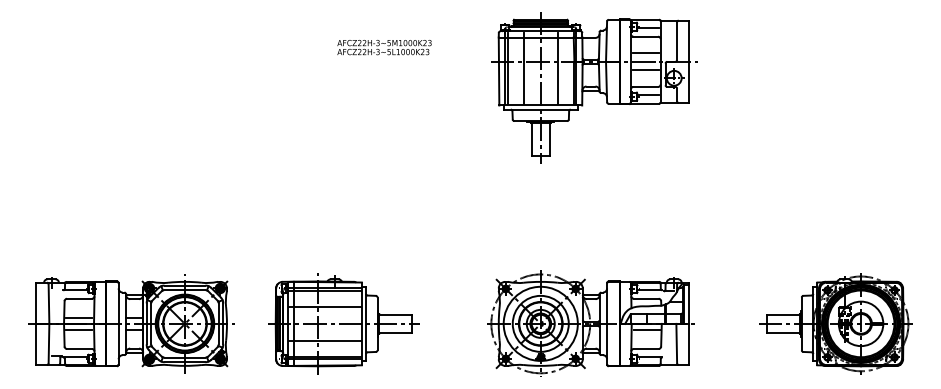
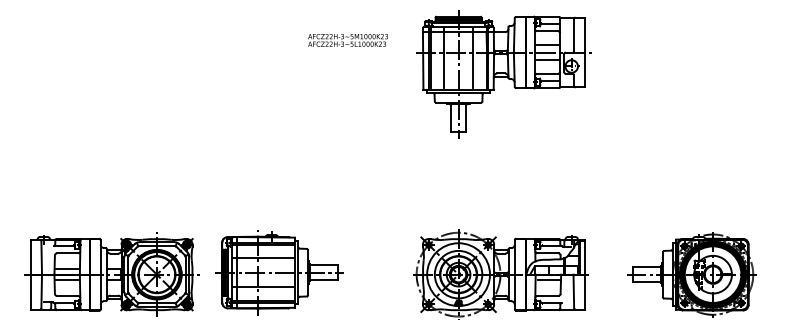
text: (383, 47) -> (347, 40), moved
part: (343, 323) -> (279, 272), moved
part: (835, 323) -> (691, 274), moved

